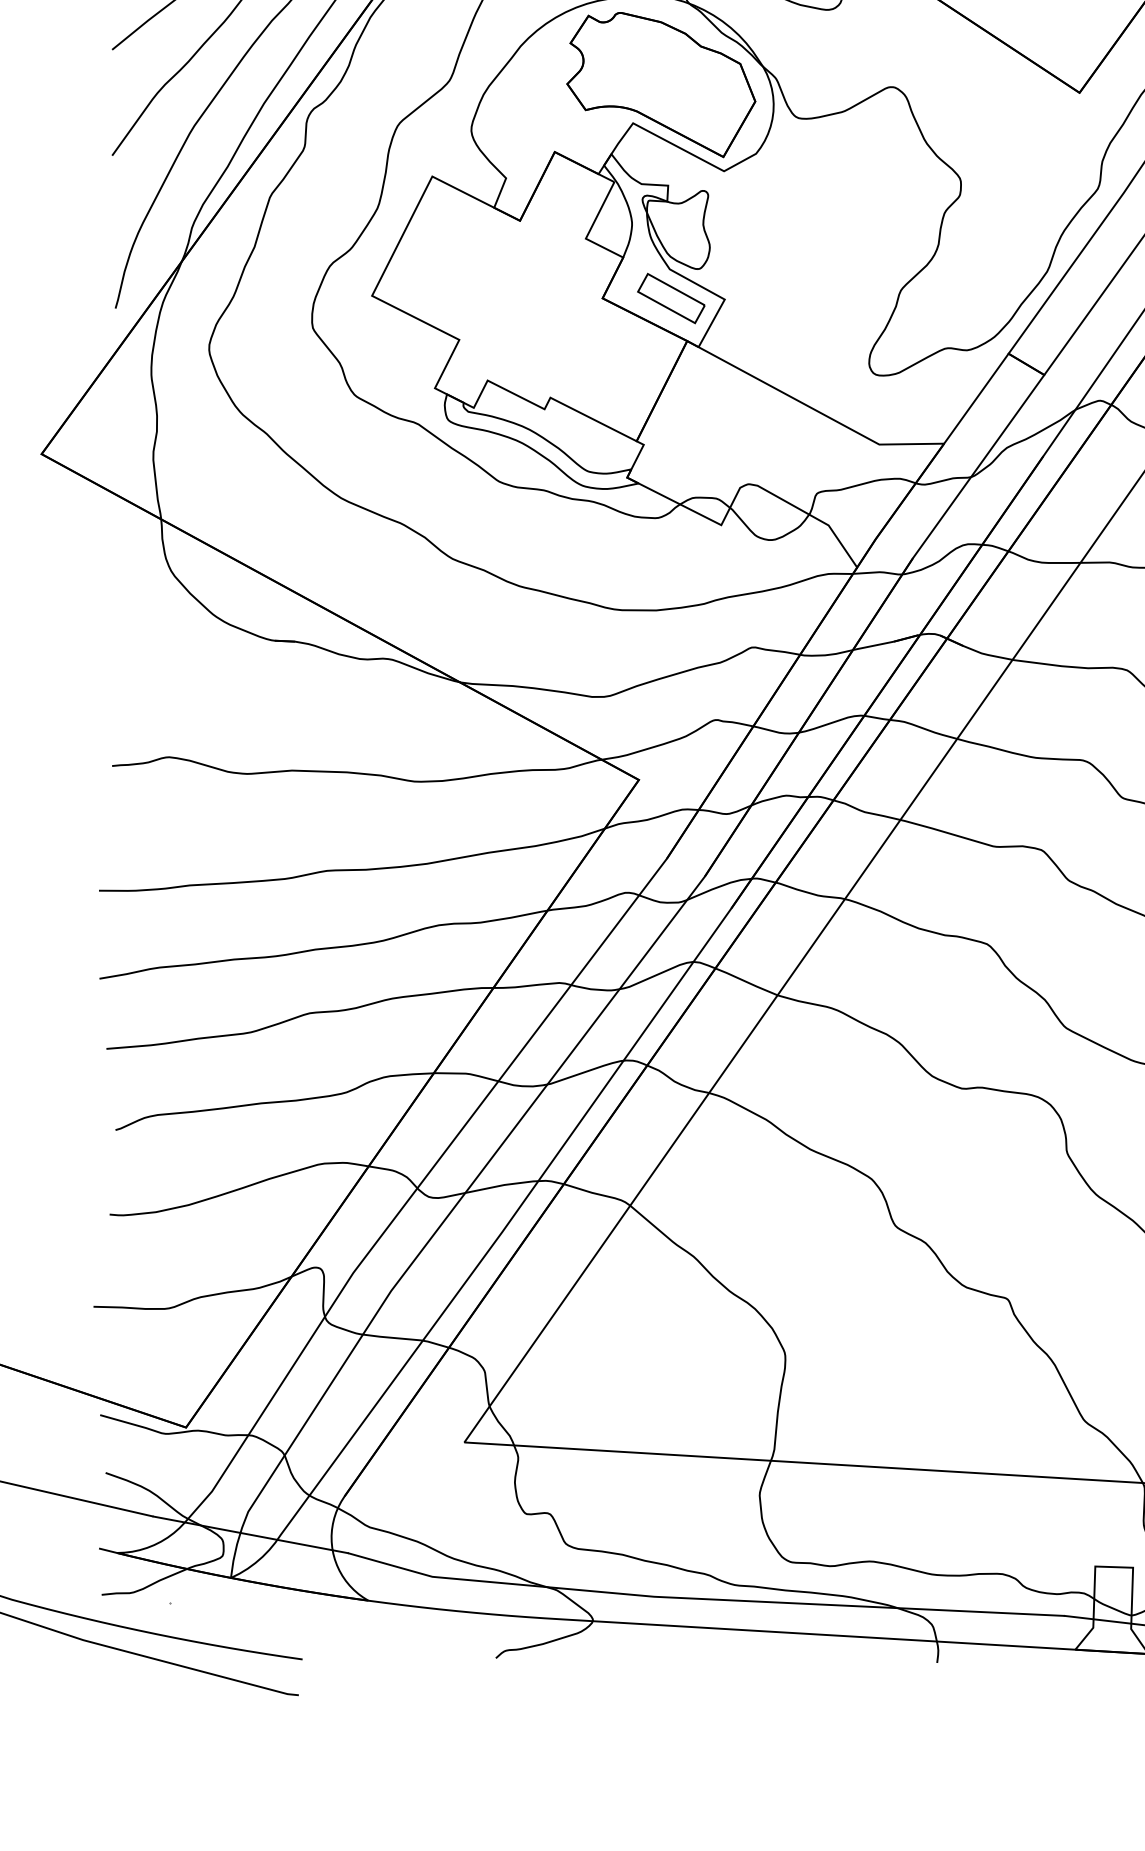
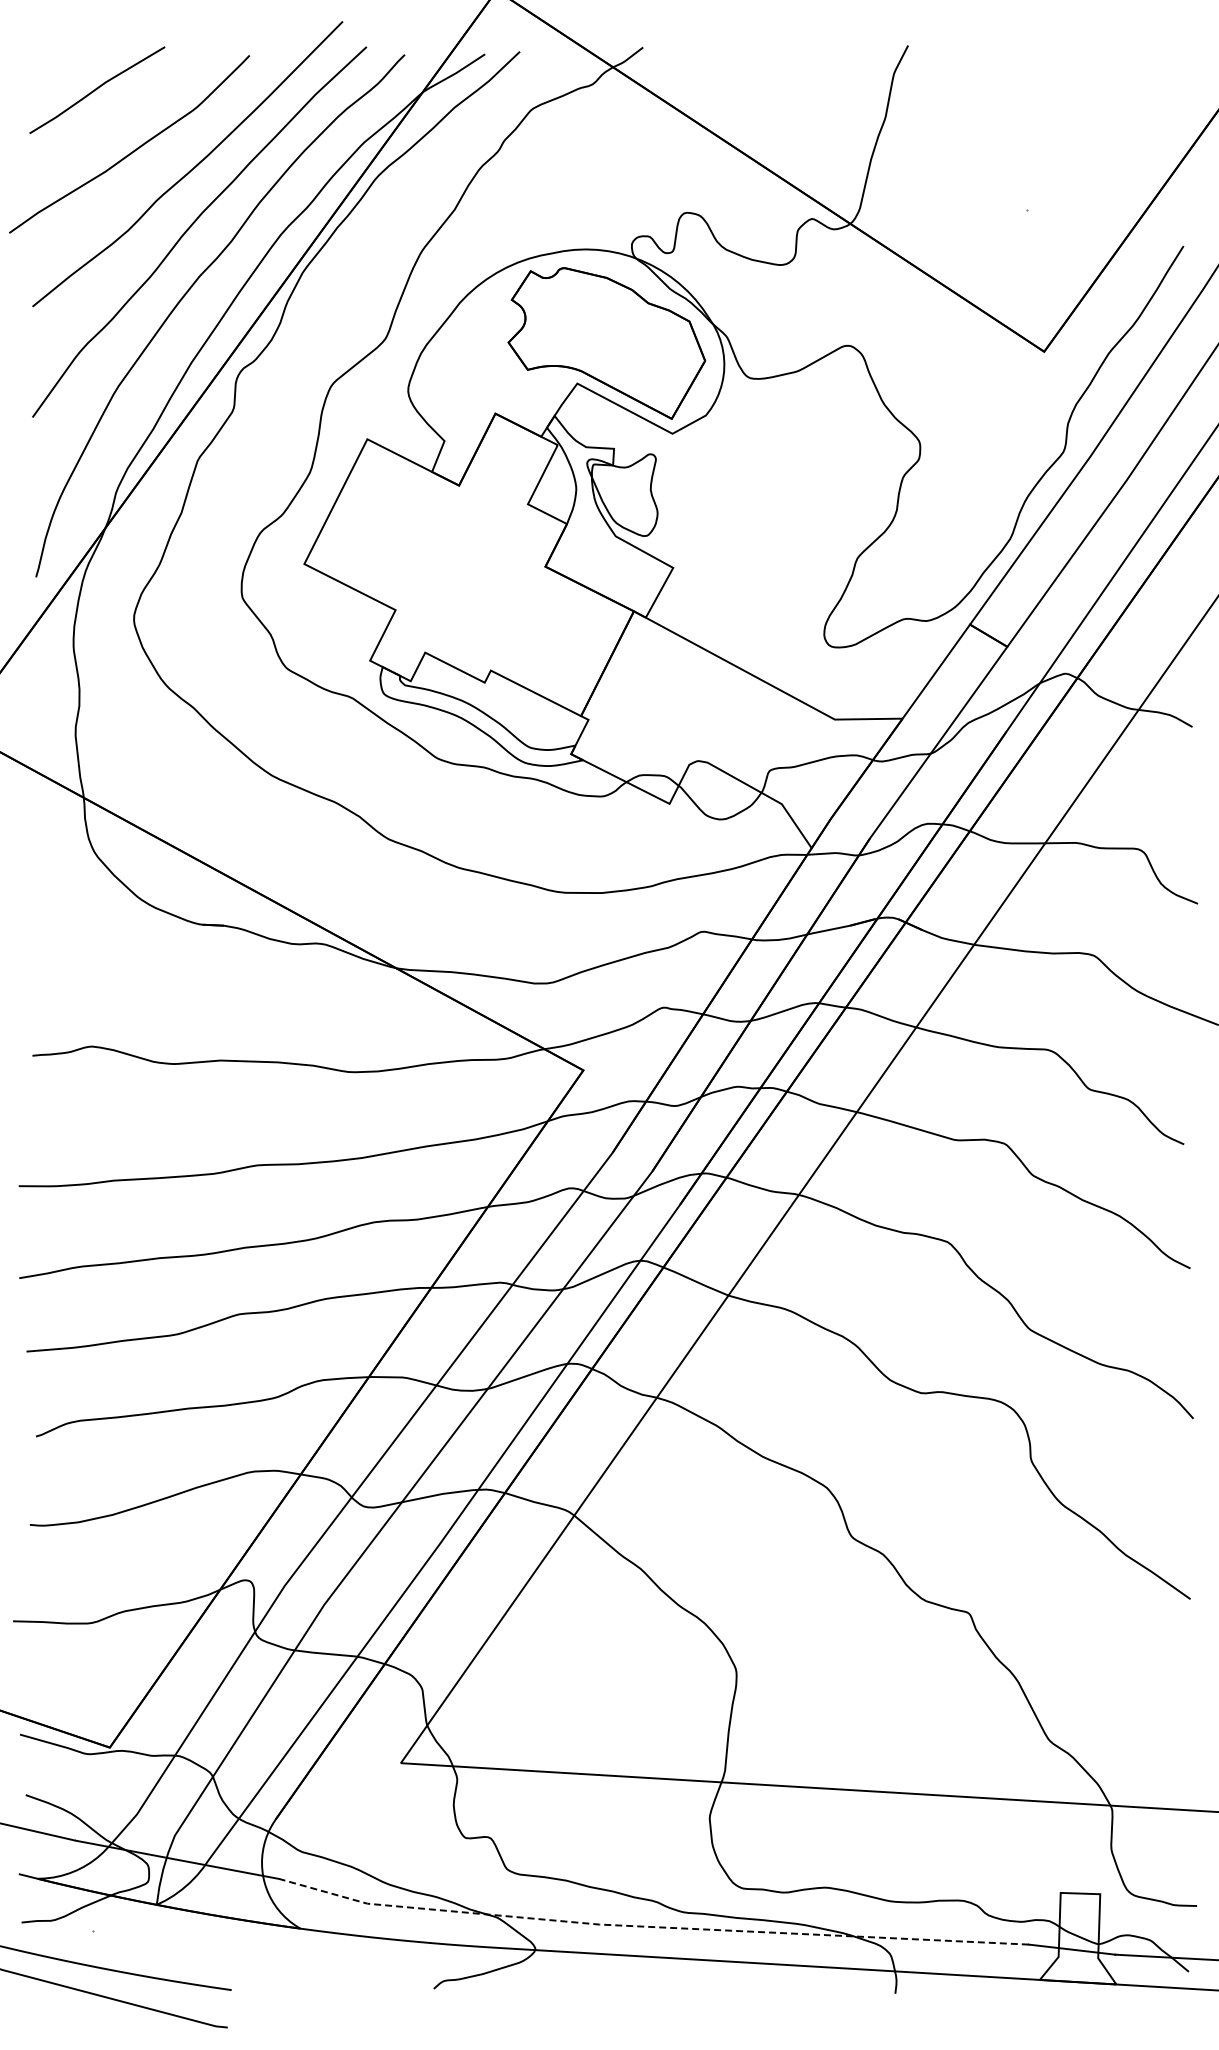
part: (670, 298) -> (616, 566), removed
line: (703, 1598) -> (650, 1926), solid -> dashed

